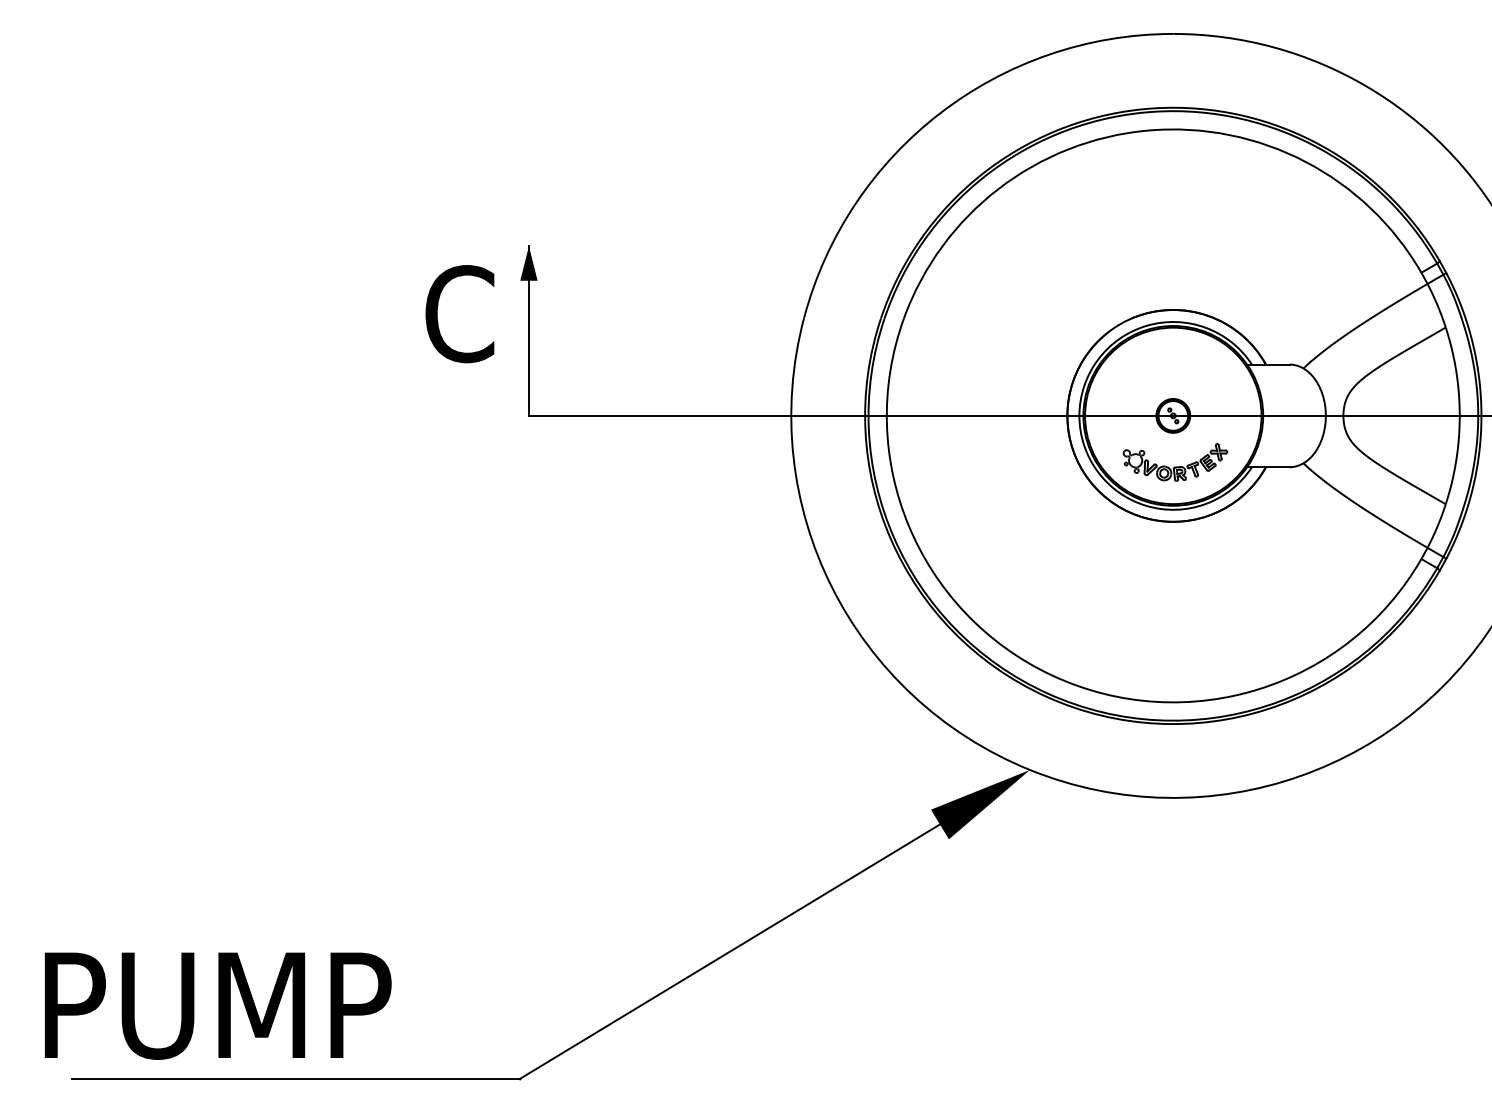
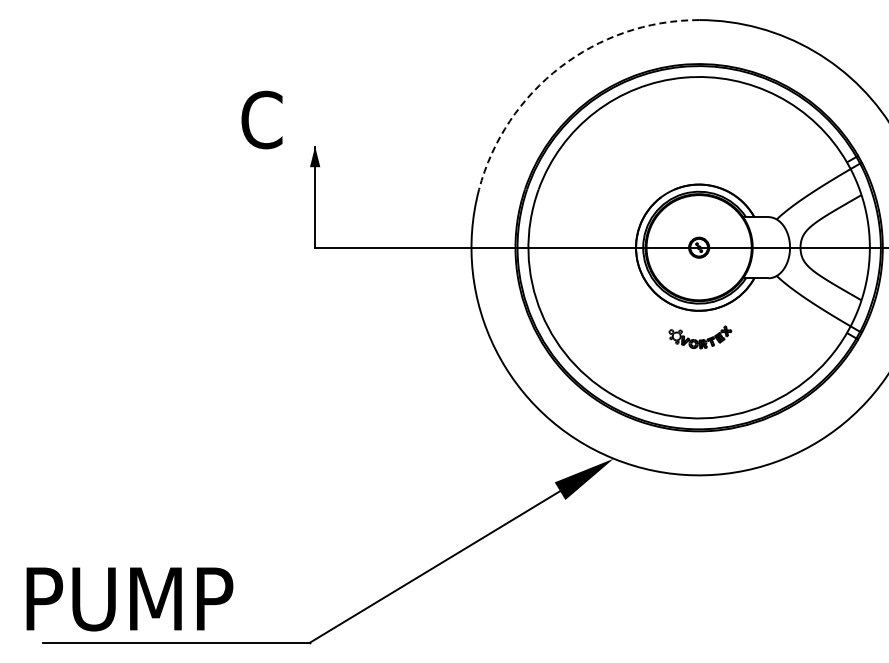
arc: (940, 113) -> (560, 67), solid -> dashed
text: (459, 313) -> (261, 119), moved
part: (1175, 462) -> (700, 337), moved

